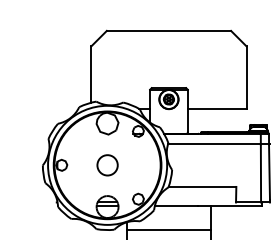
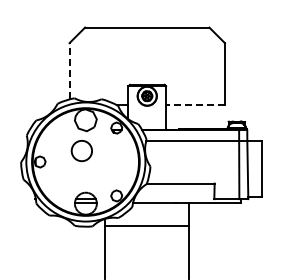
line: (91, 73) -> (69, 70), solid -> dashed
line: (217, 108) -> (195, 105), solid -> dashed
circle: (107, 165) -> (81, 151), moved

